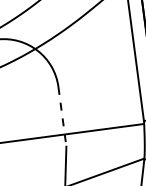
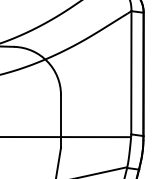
line: (62, 116) -> (61, 121), dashed -> solid

